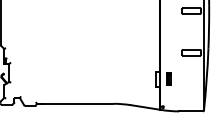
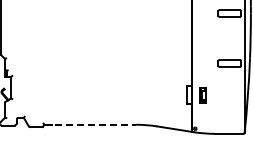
line: (75, 103) -> (90, 124), solid -> dashed

